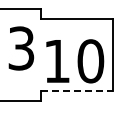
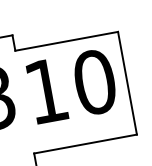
text: (75, 61) -> (72, 86), moved
line: (76, 90) -> (84, 143), dashed -> solid

